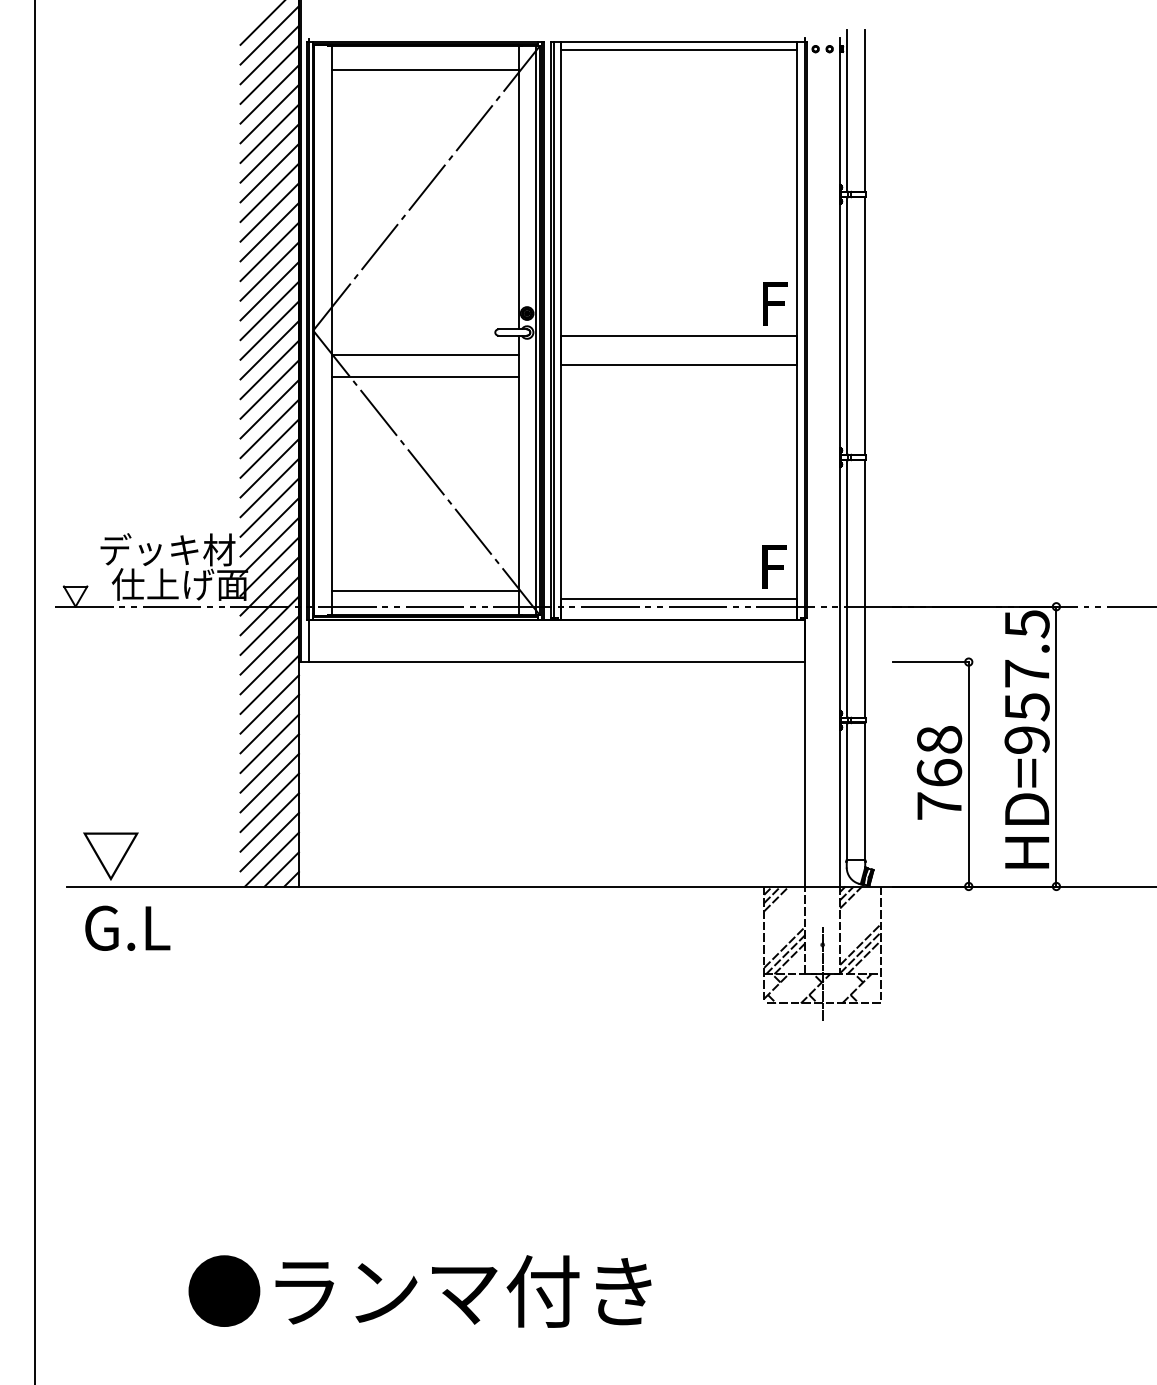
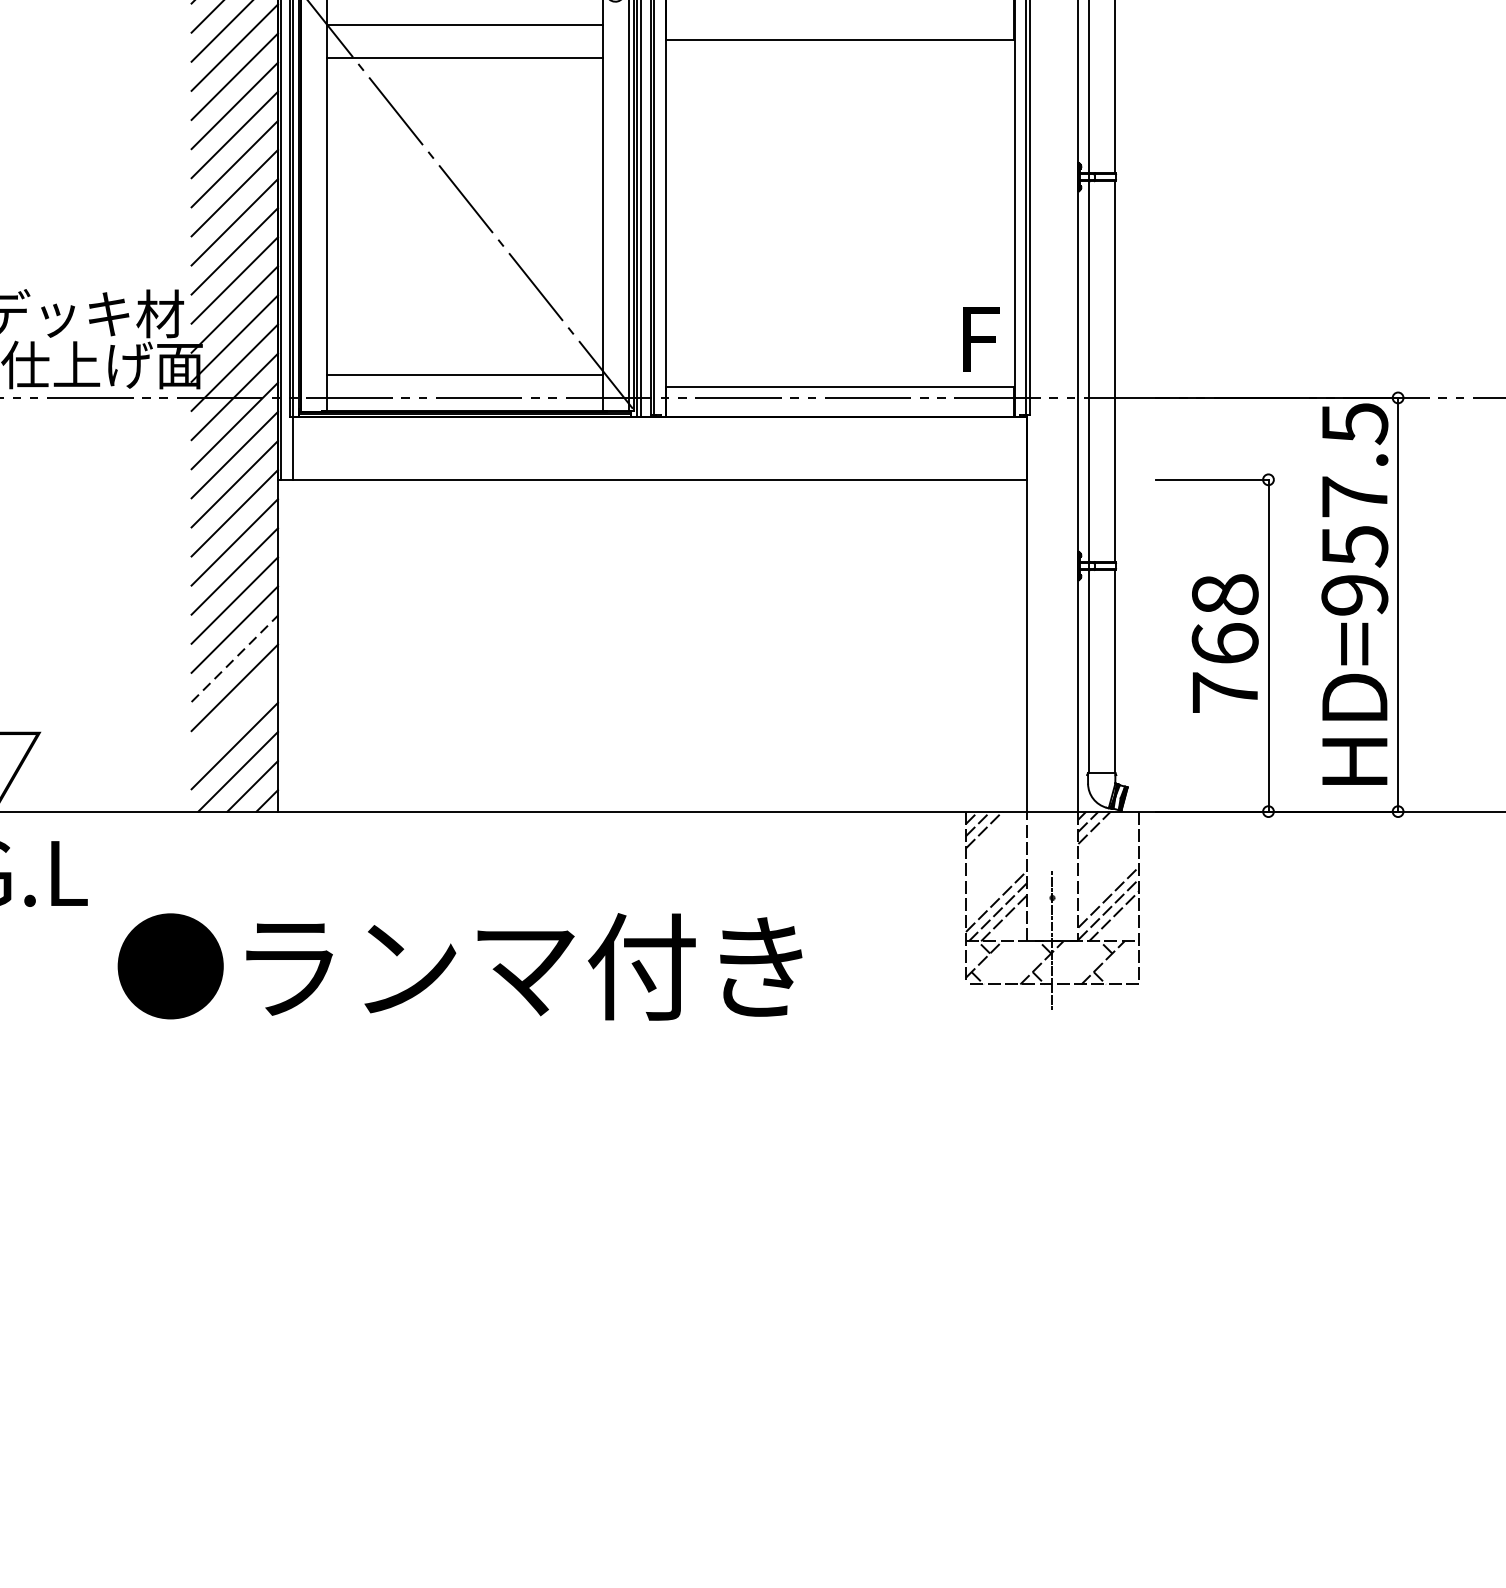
line: (270, 782) -> (235, 657), solid -> dashed
line: (269, 822) -> (234, 716), removed
text: (419, 1291) -> (459, 966), moved

